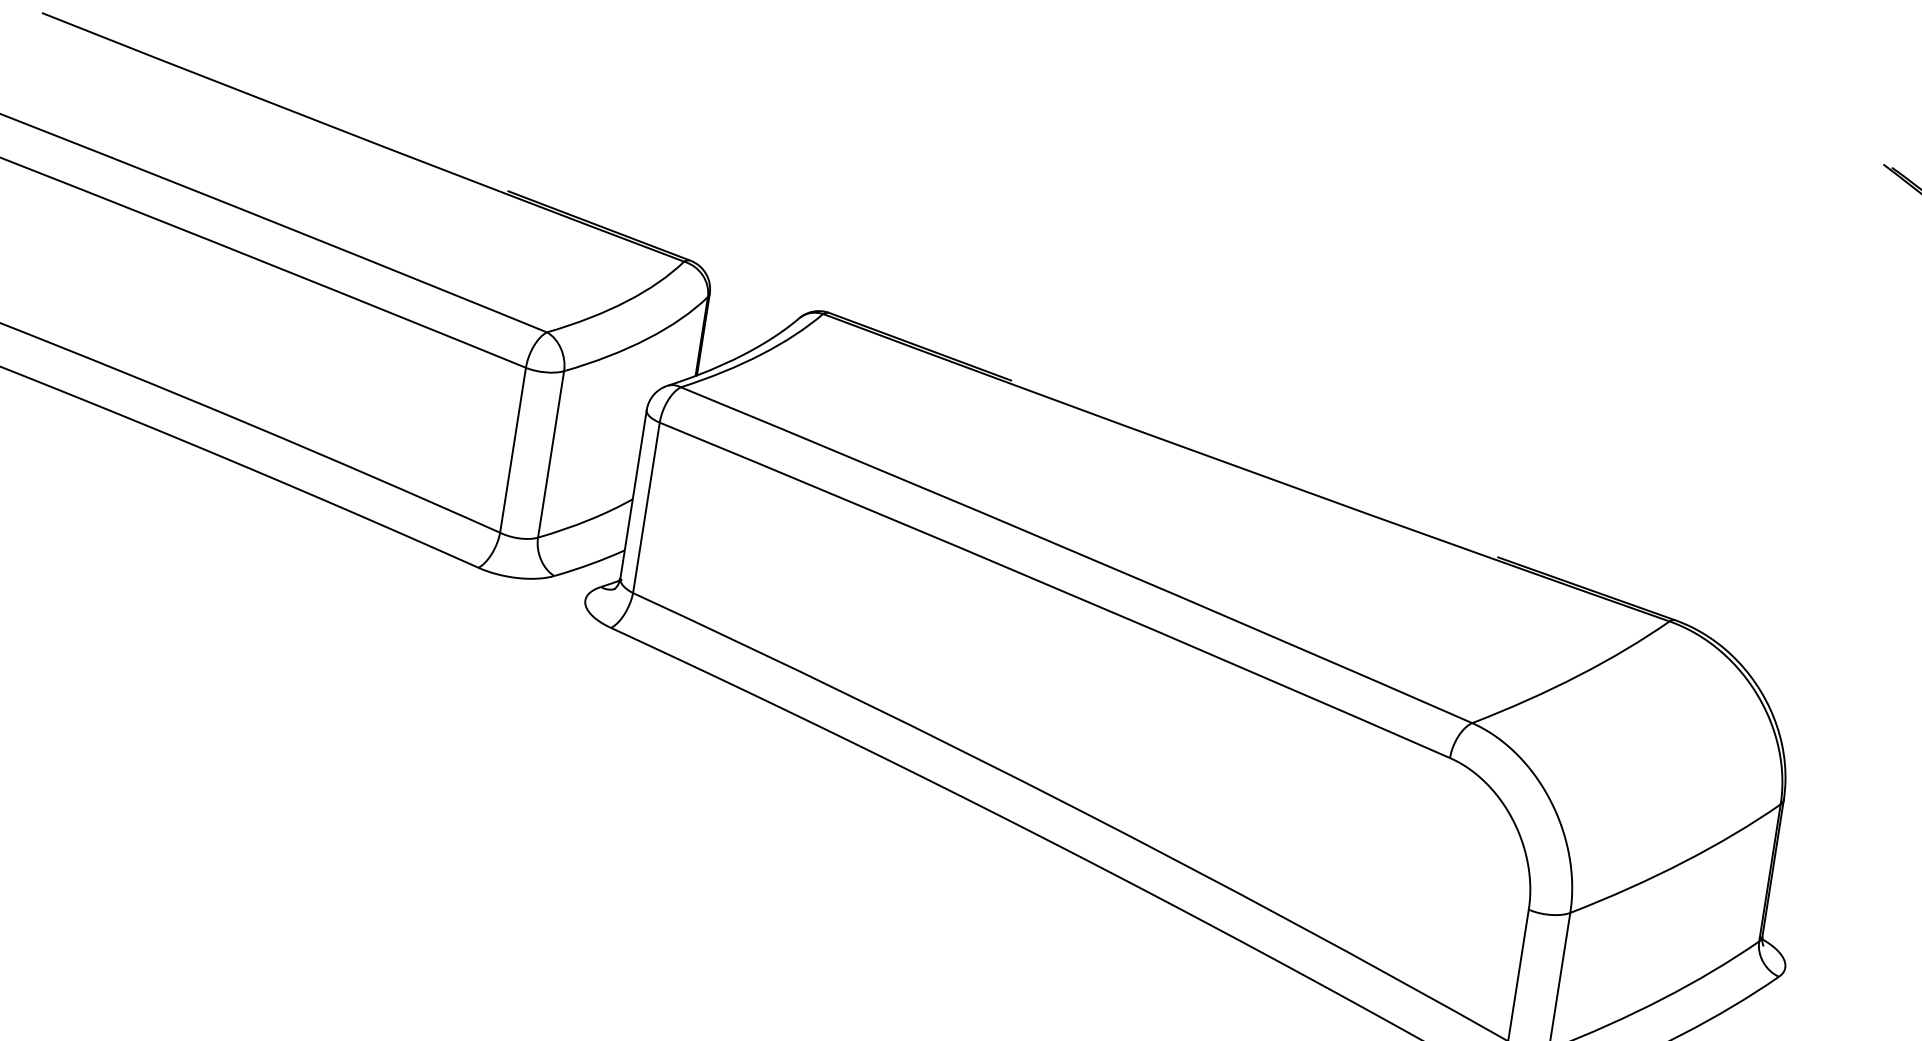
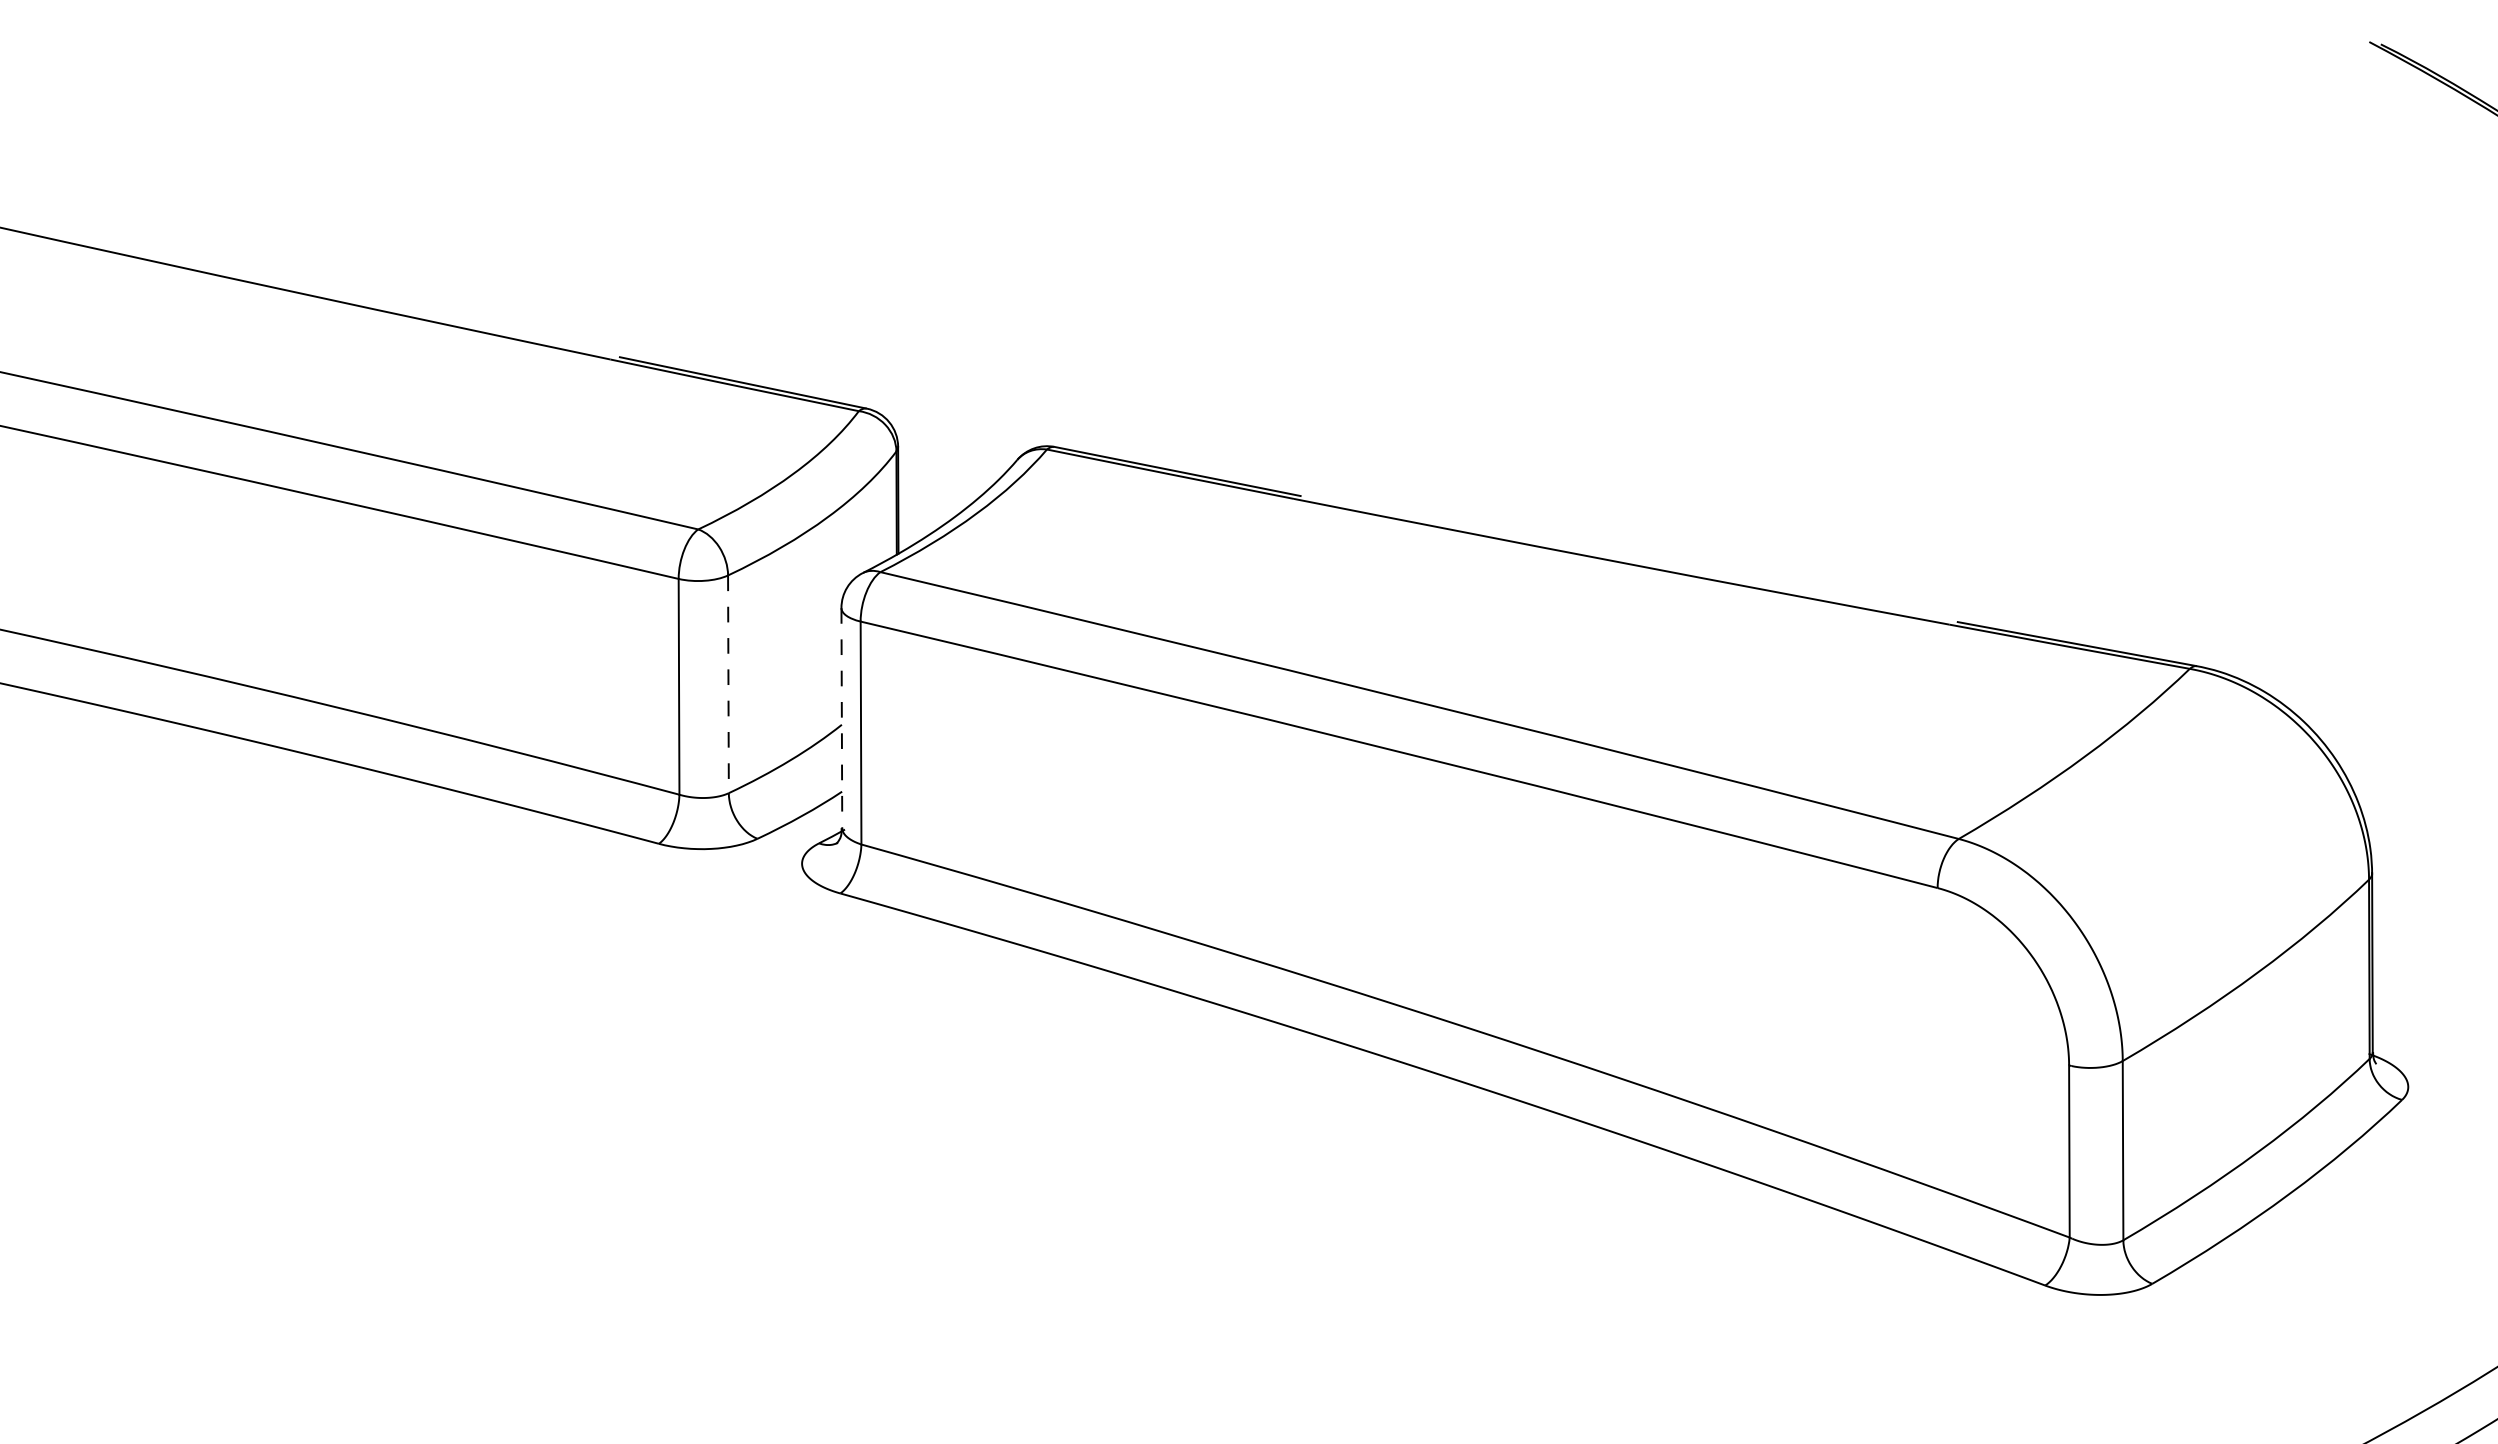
line: (551, 454) -> (728, 684), solid -> dashed
line: (633, 495) -> (841, 719), solid -> dashed

